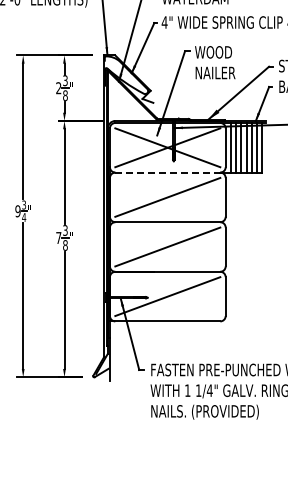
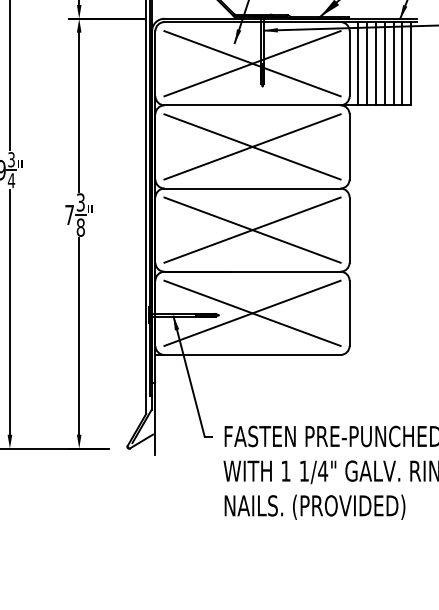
line: (168, 172) -> (253, 105), dashed -> solid
line: (167, 196) -> (251, 145), added
line: (167, 246) -> (251, 229), added
line: (167, 296) -> (251, 313), added

